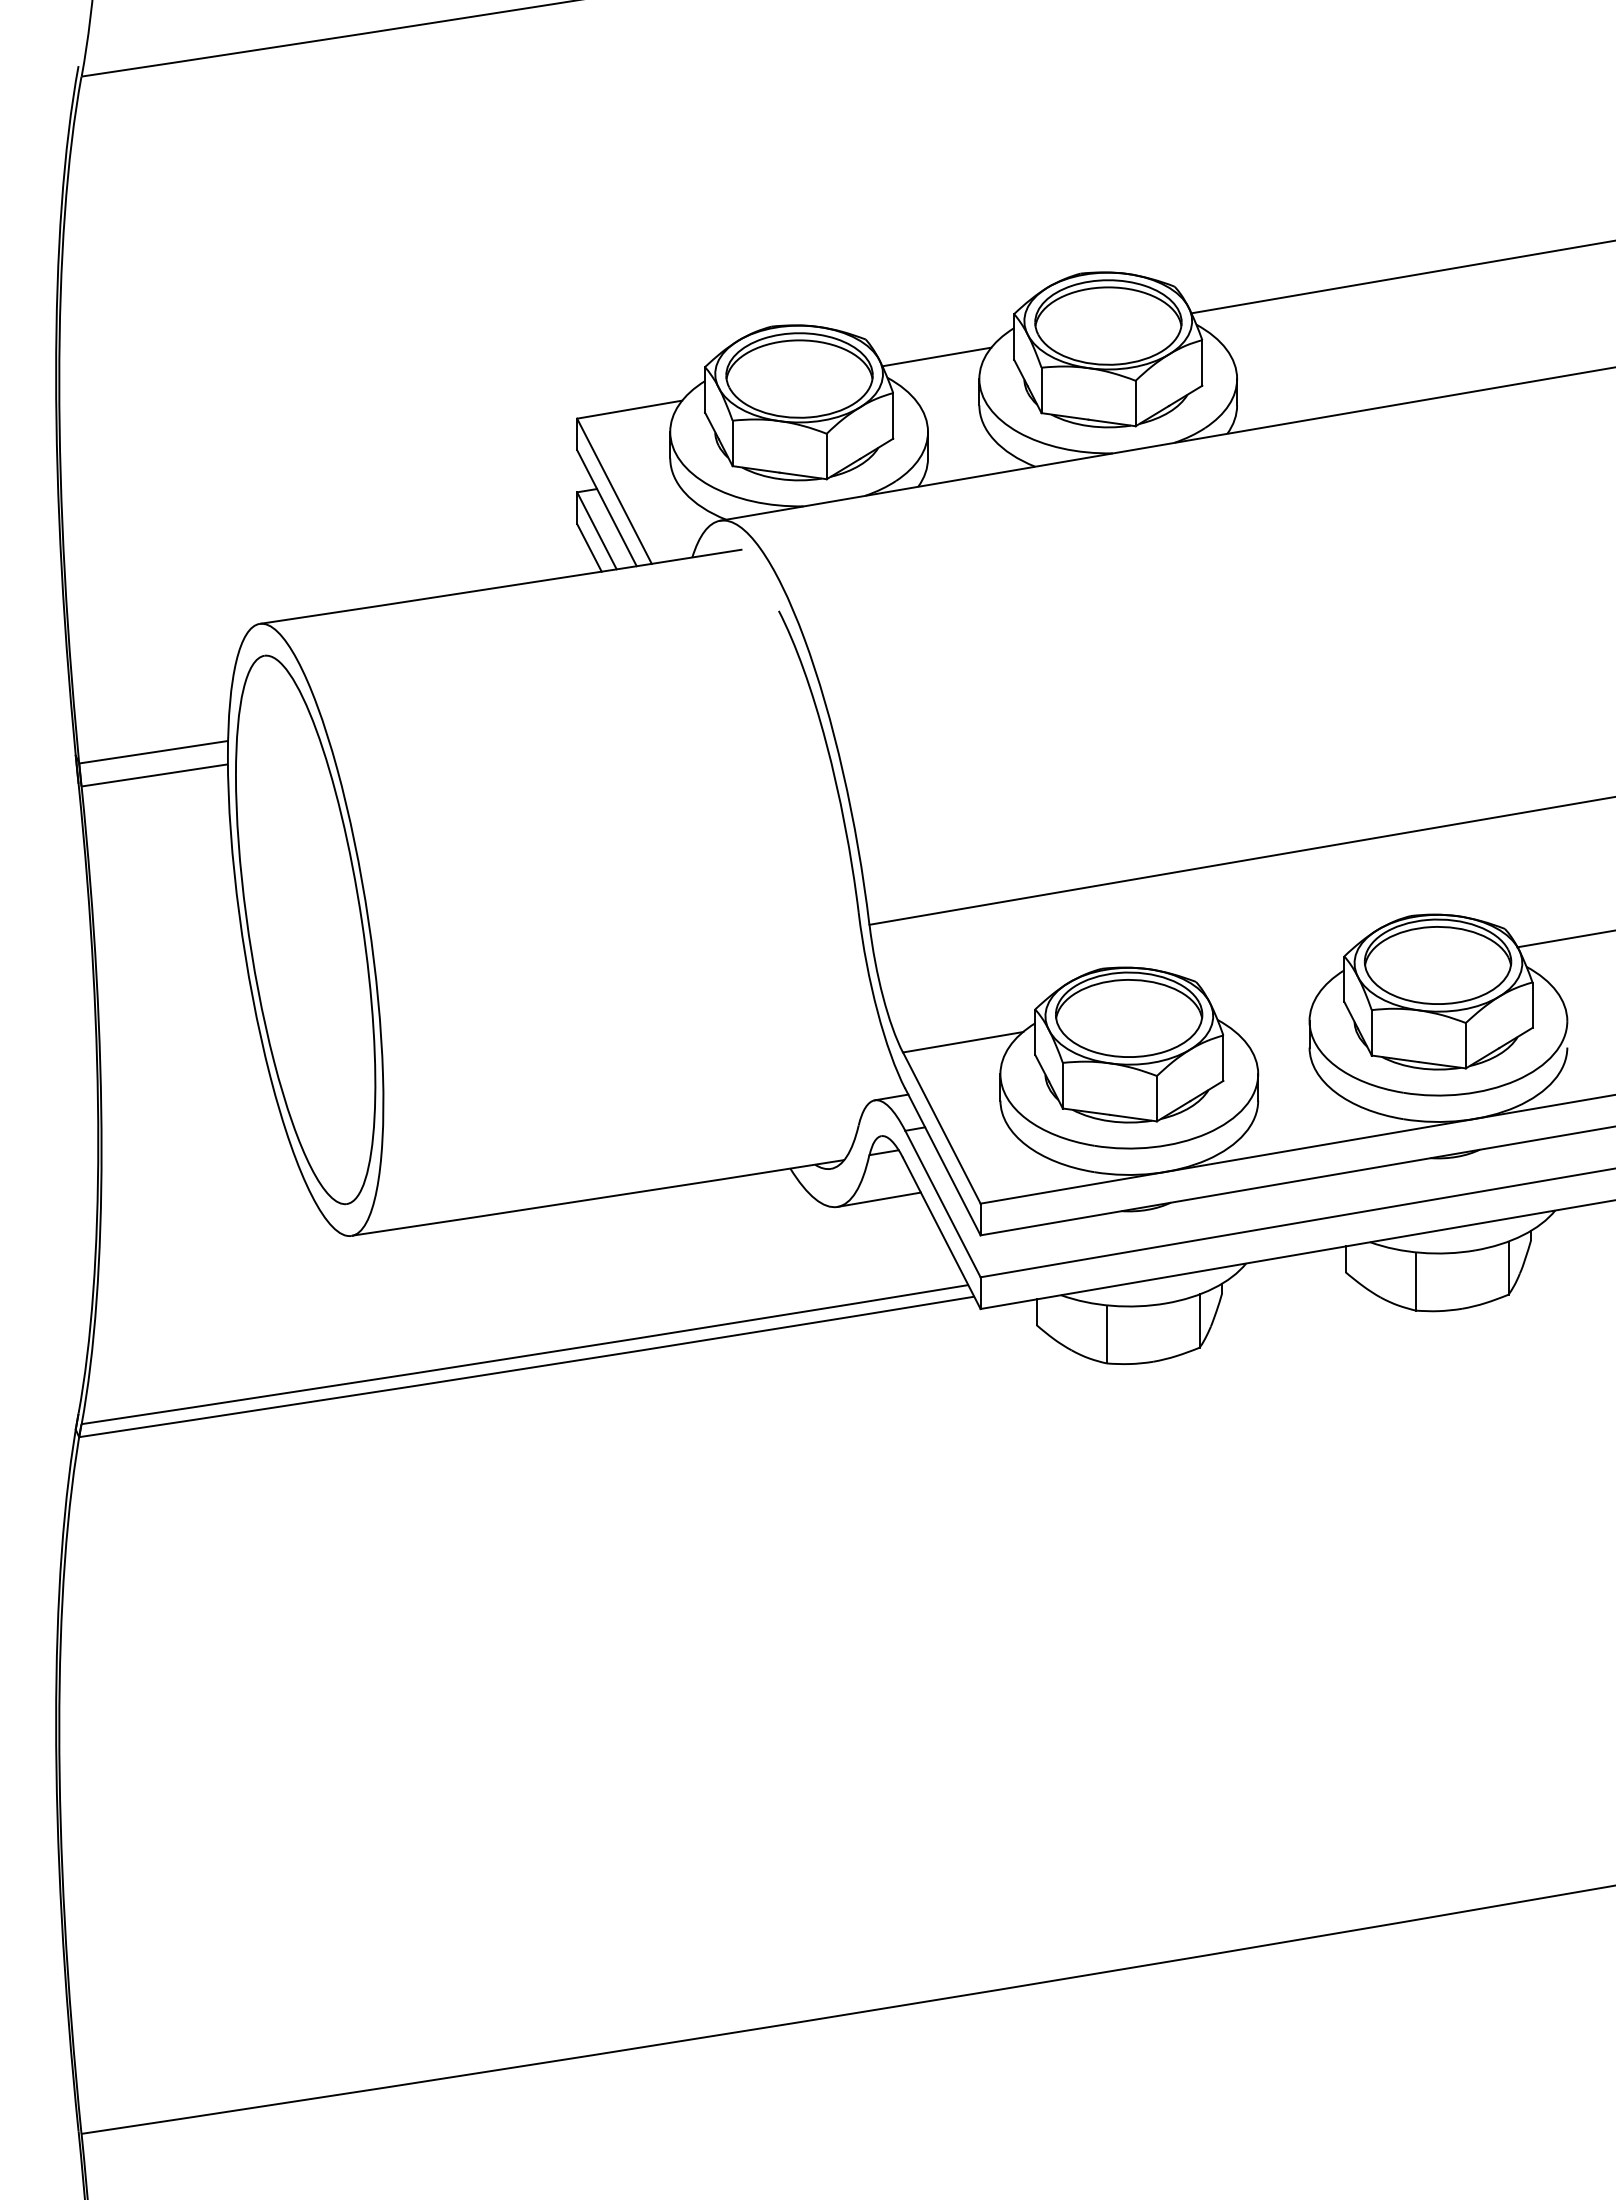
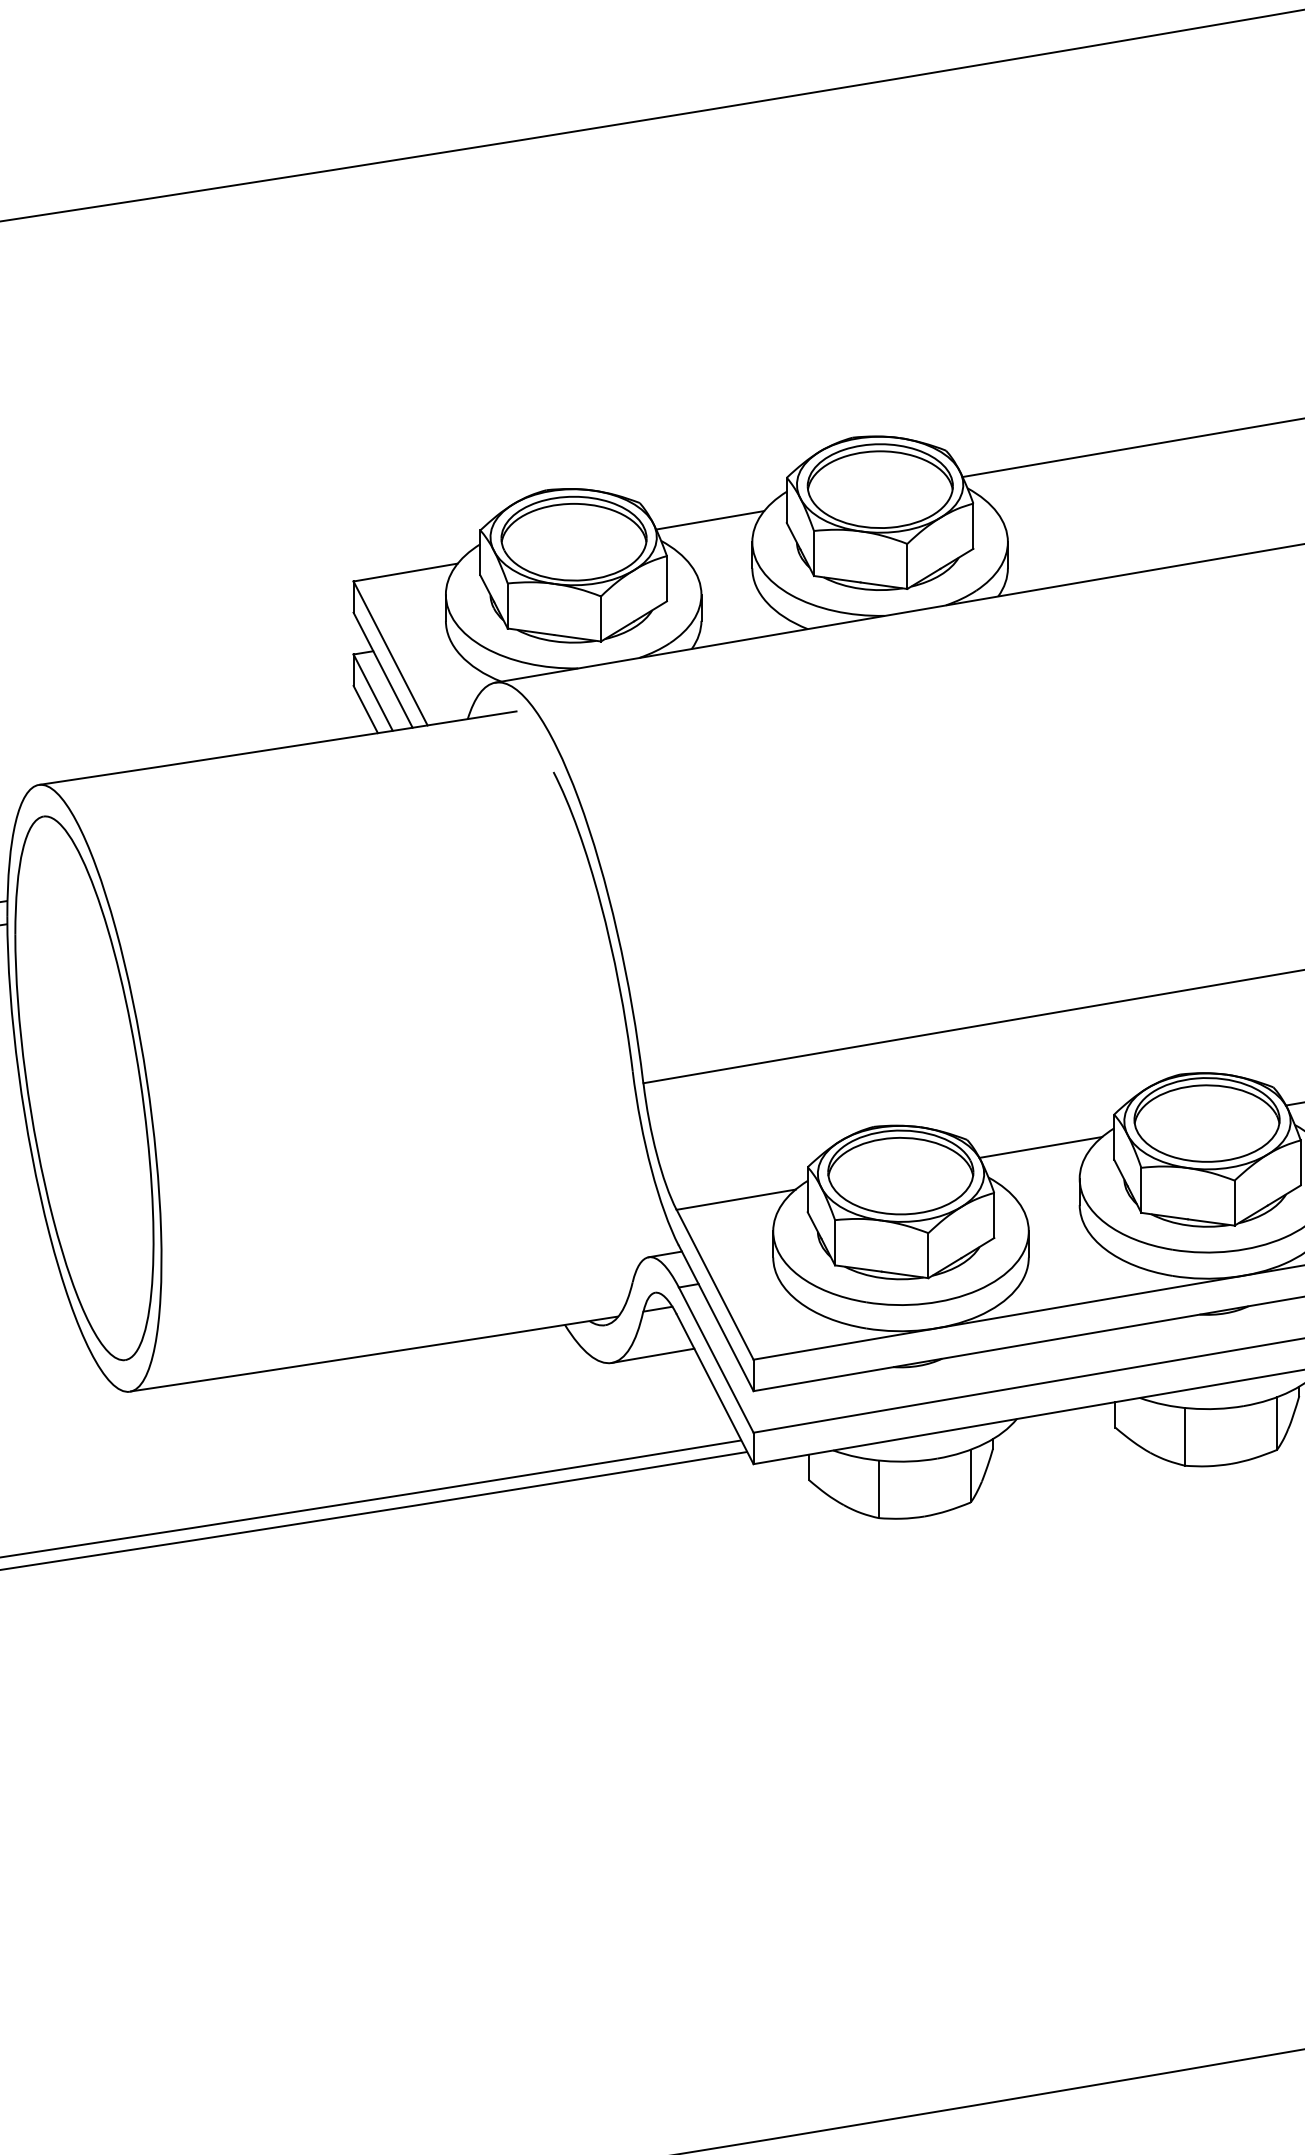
line: (1270, 989) -> (1040, 1147), added

